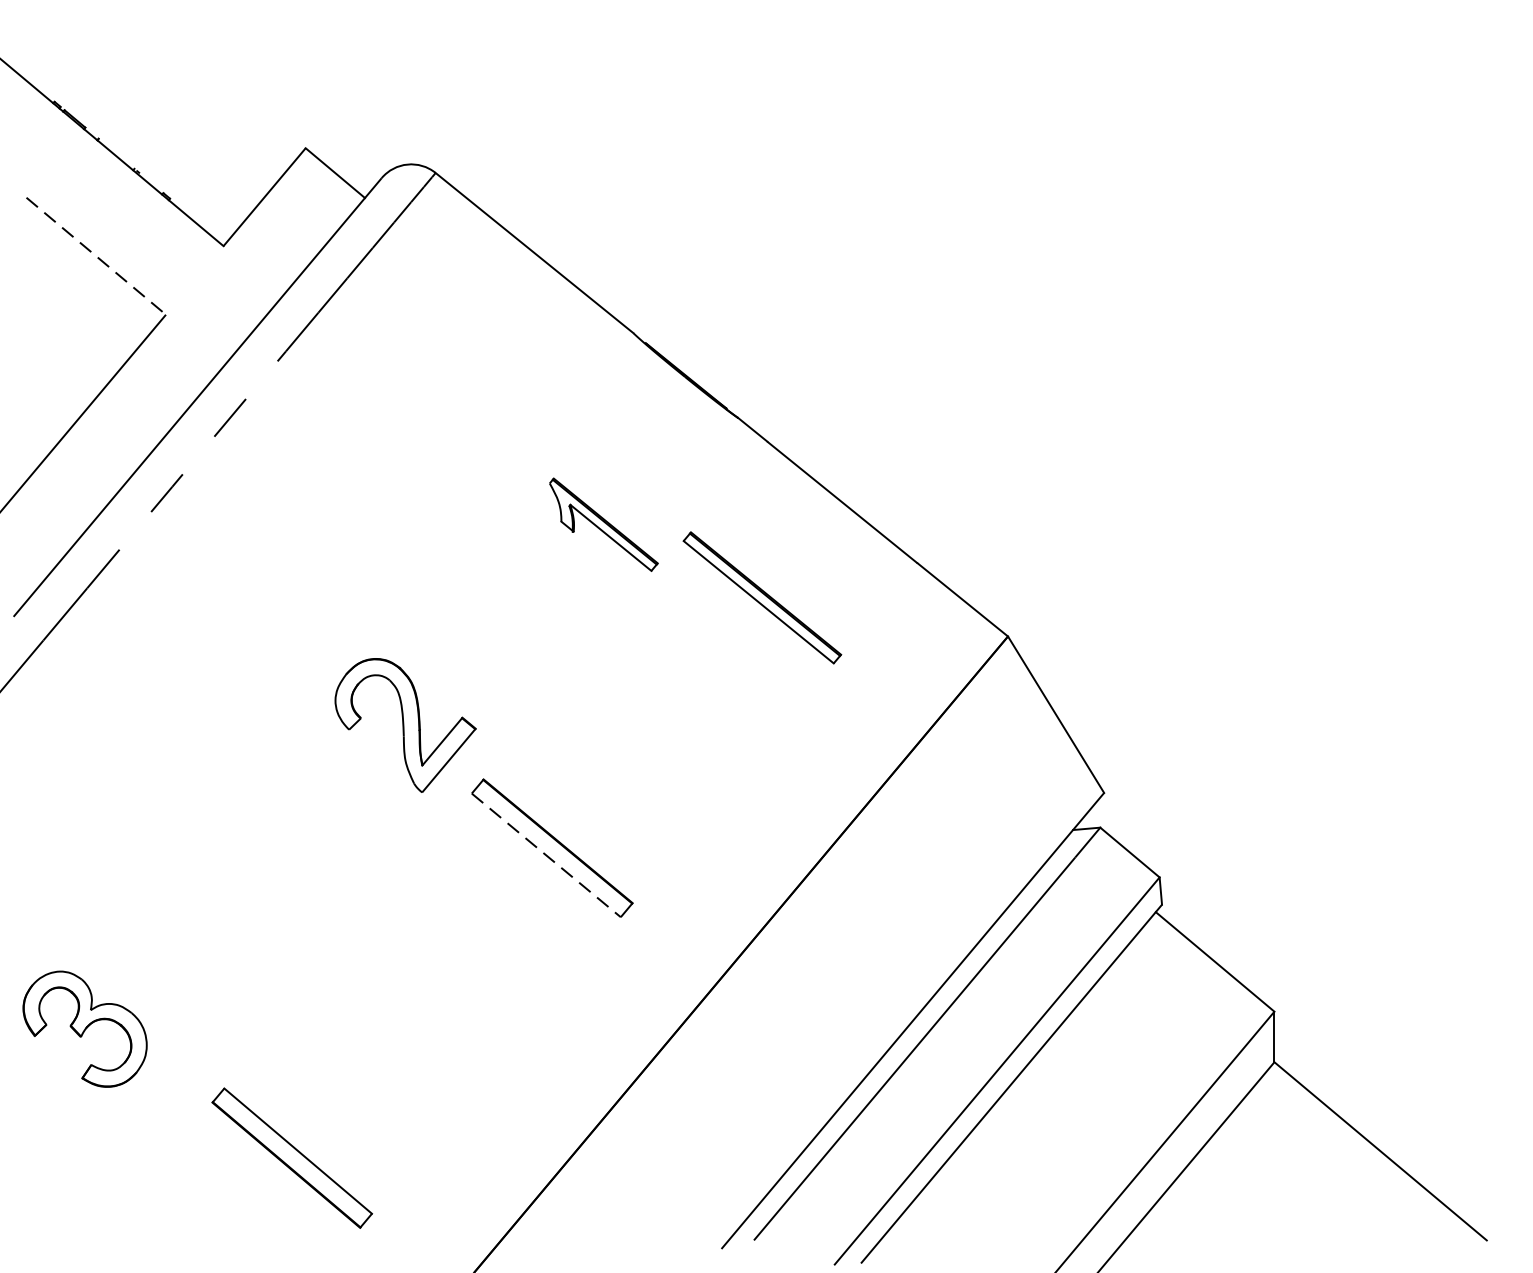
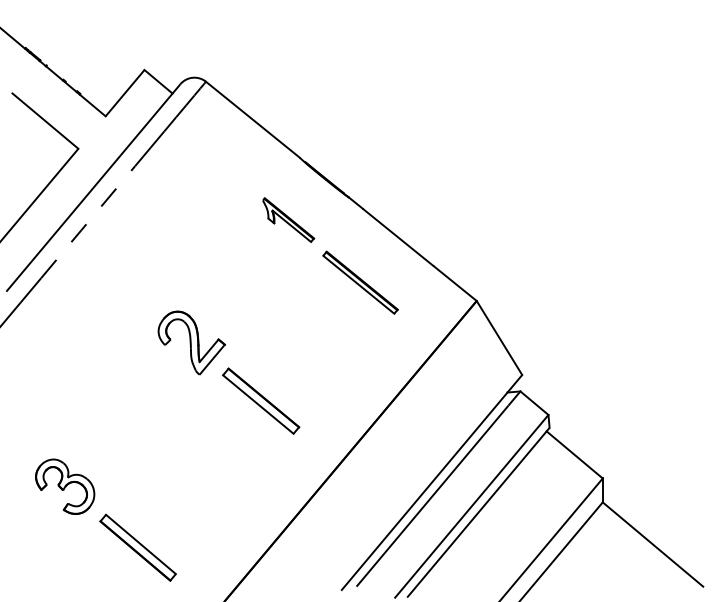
line: (96, 257) -> (45, 121), dashed -> solid
part: (603, 523) -> (288, 219), moved
line: (546, 855) -> (258, 404), dashed -> solid
part: (85, 1028) -> (65, 486), moved

